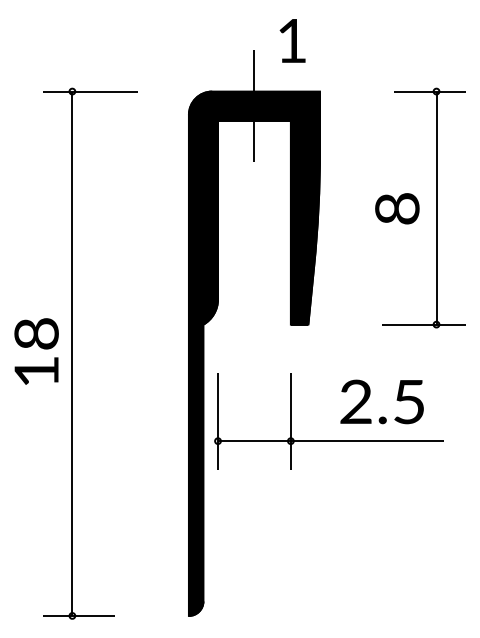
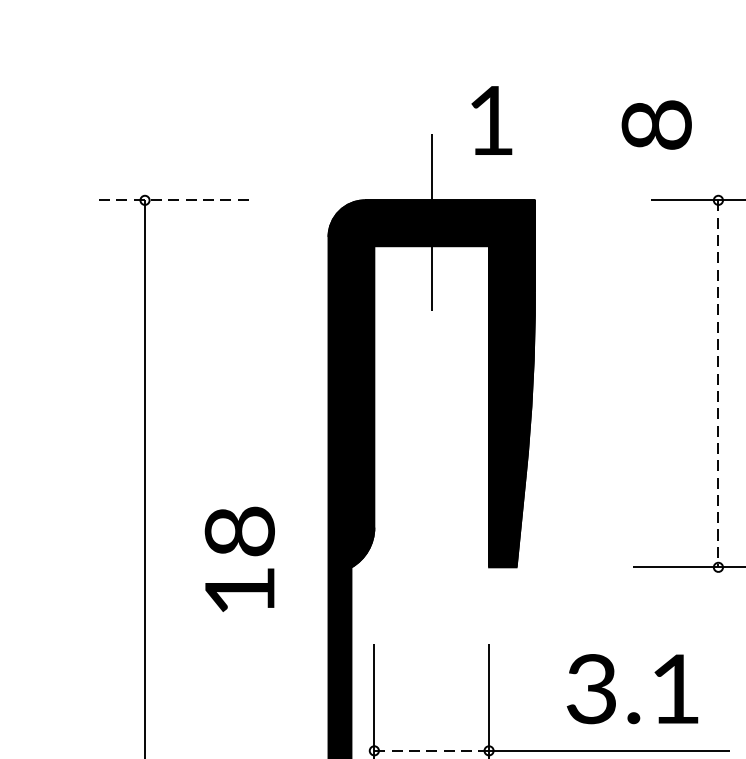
line: (90, 91) -> (173, 200), solid -> dashed
text: (397, 208) -> (656, 124), moved
line: (436, 208) -> (718, 384), solid -> dashed
text: (36, 351) -> (239, 559), moved
text: (381, 402) -> (631, 689), 2.5 -> 3.1
line: (254, 441) -> (431, 751), solid -> dashed

